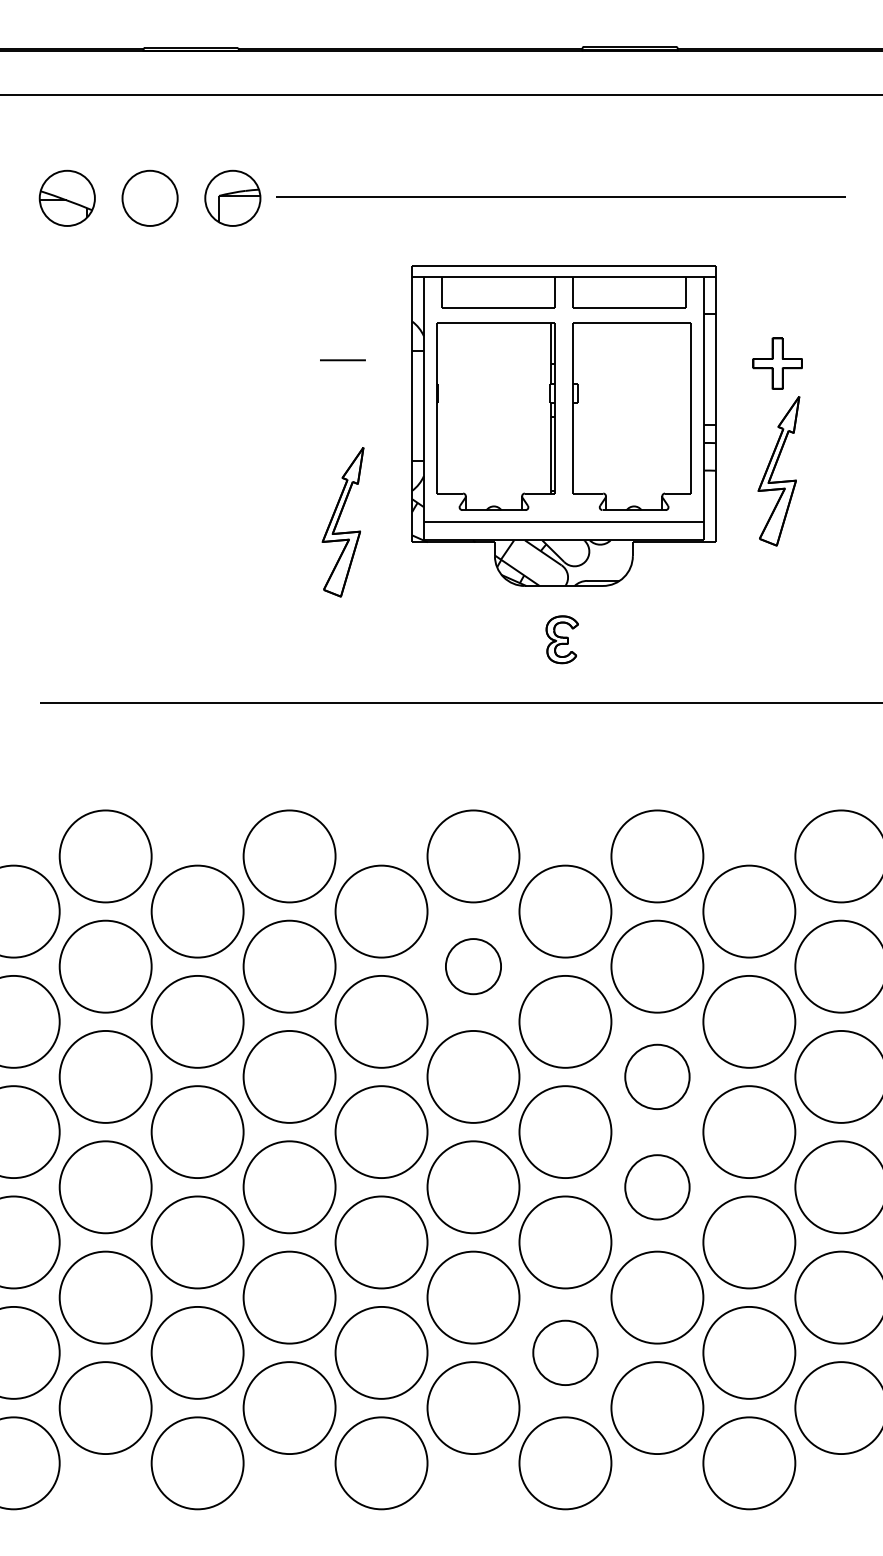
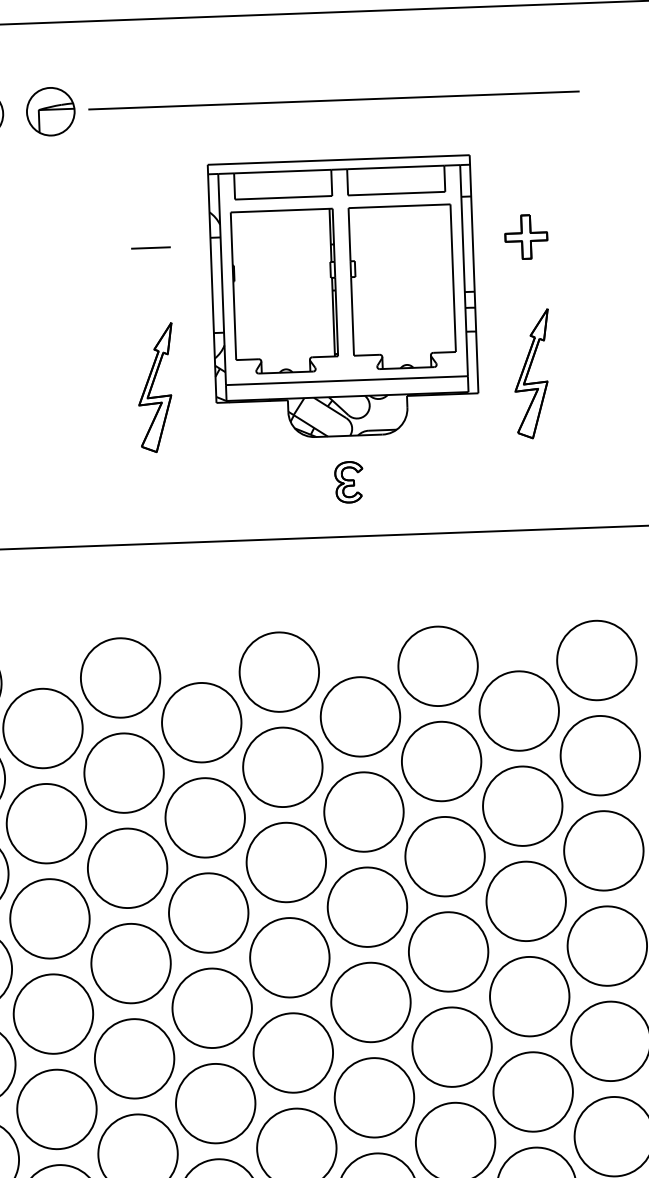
part: (778, 471) -> (532, 374), moved
part: (473, 966) -> (282, 767), size x1.67
part: (657, 1076) -> (445, 856), size x1.43
part: (657, 1187) -> (448, 952), size x1.43
part: (565, 1352) -> (374, 1097), size x1.43

